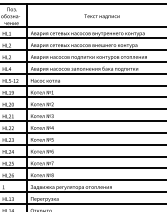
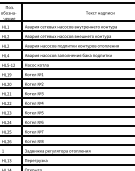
text: (101, 16) -> (99, 13), moved

